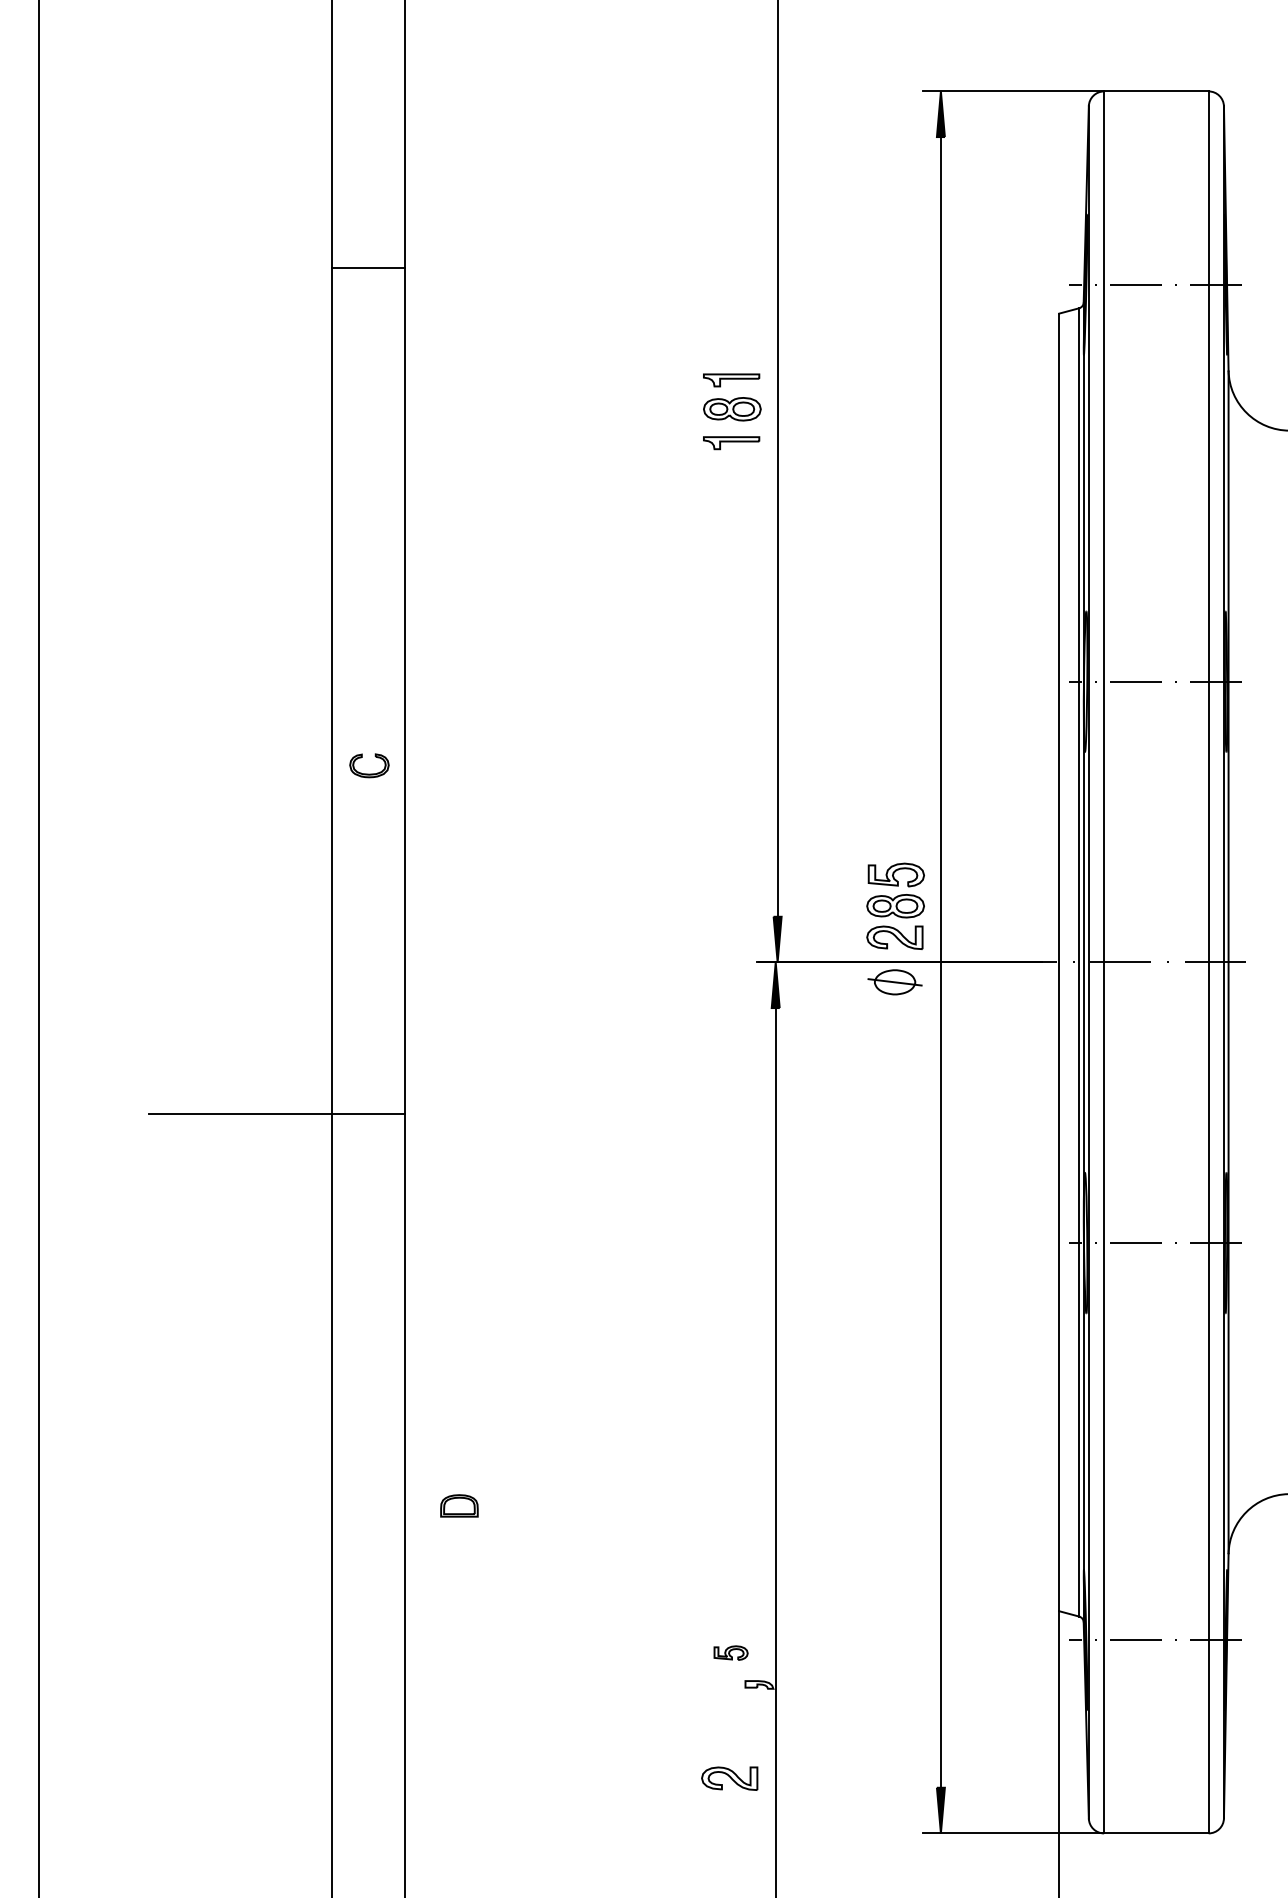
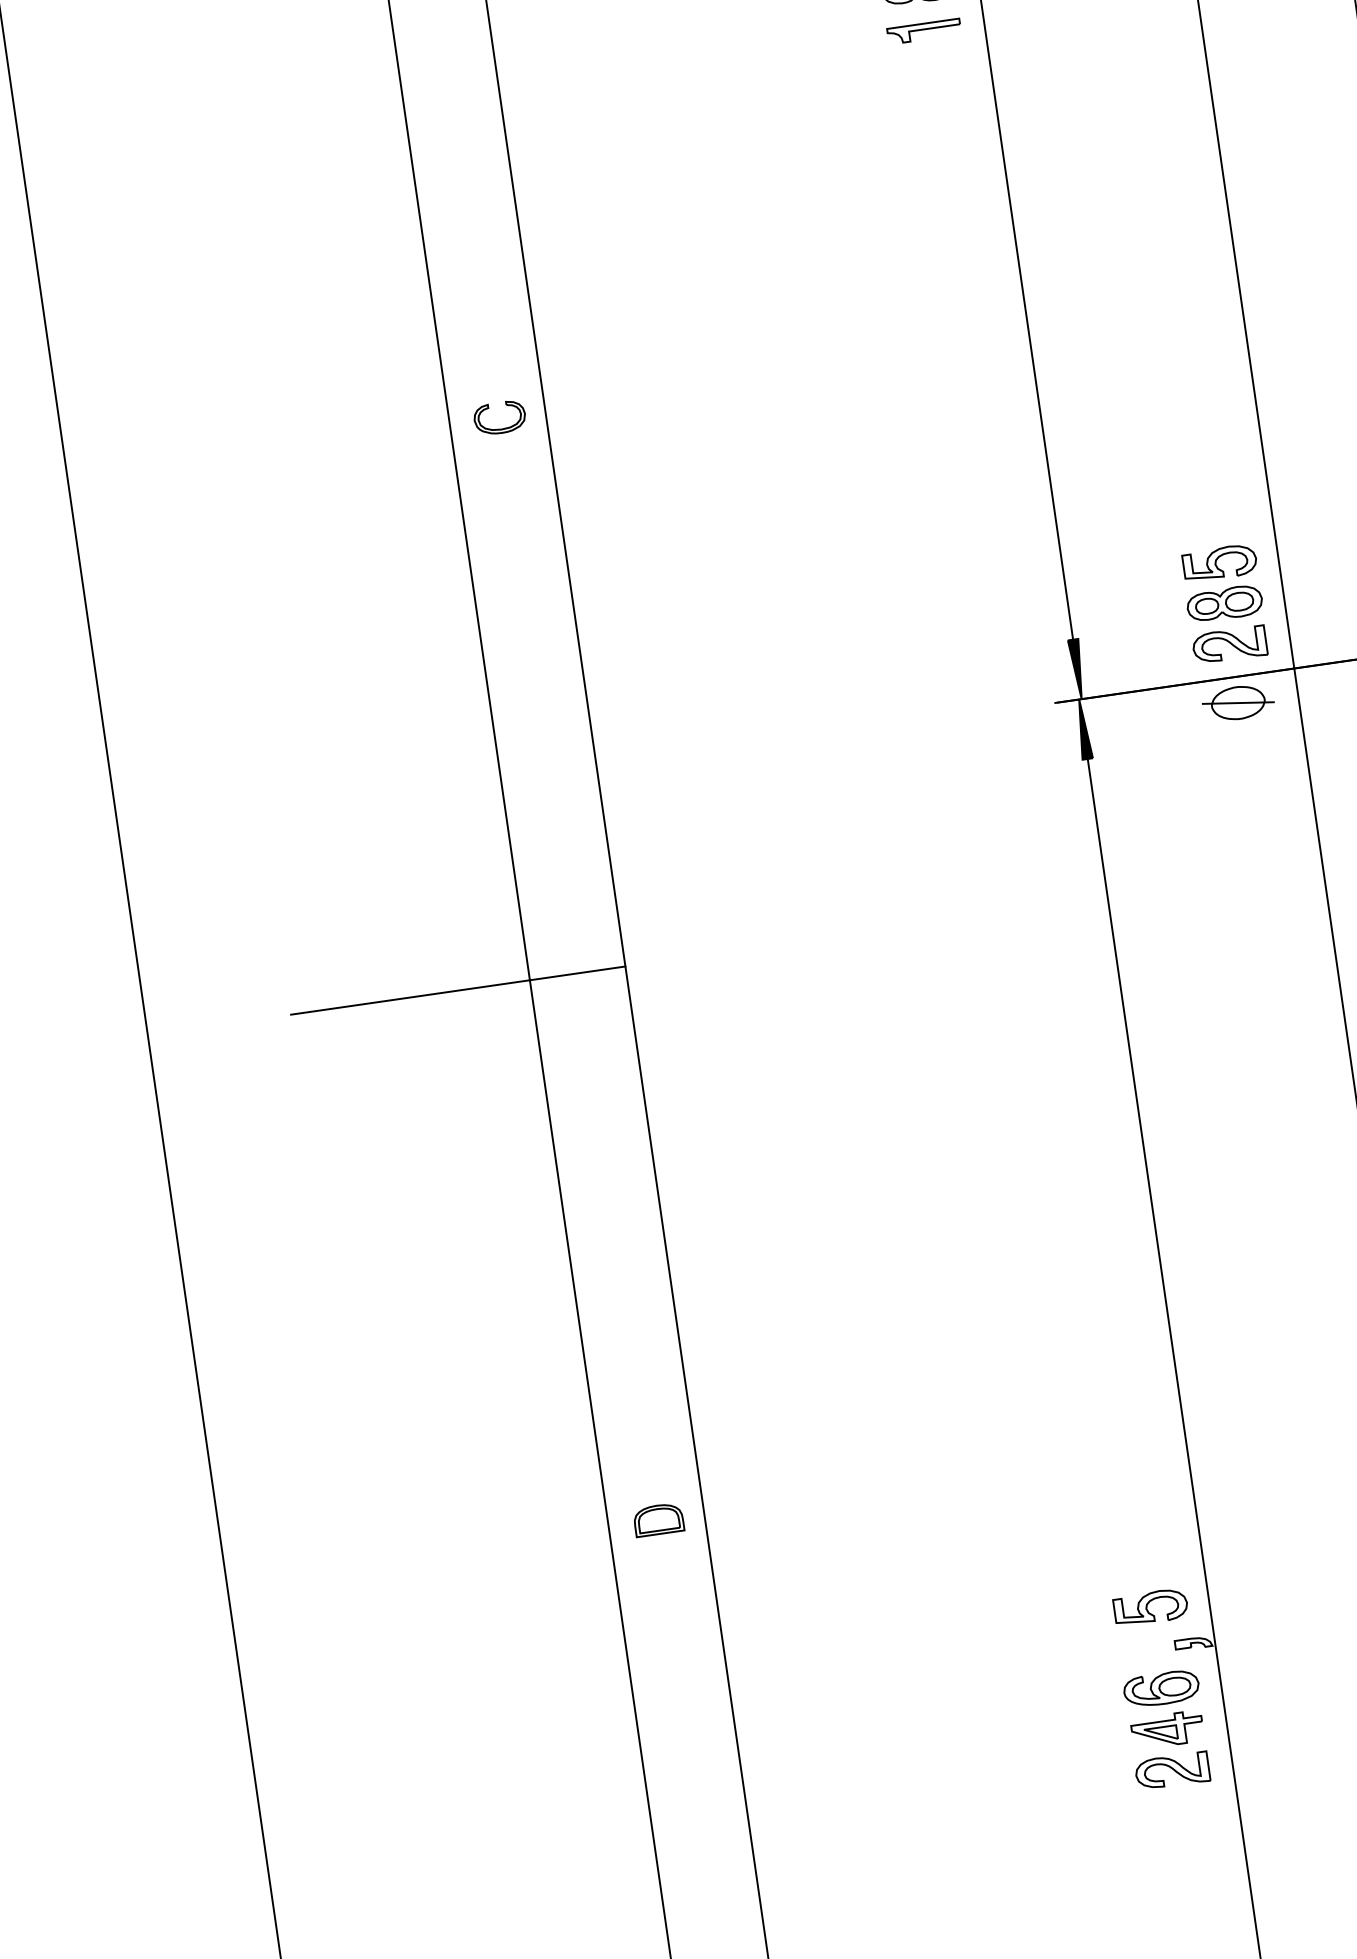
part: (369, 773) -> (501, 427), moved
part: (459, 1505) -> (658, 1519), moved
part: (730, 1652) -> (1149, 1606), size x1.67
part: (730, 1731) -> (1164, 1709), added

